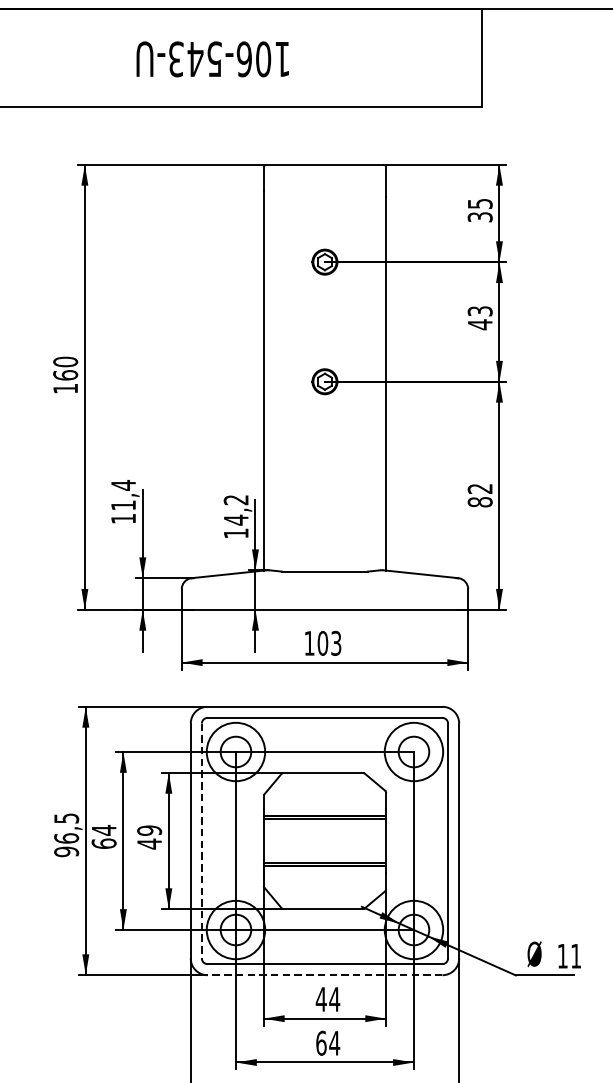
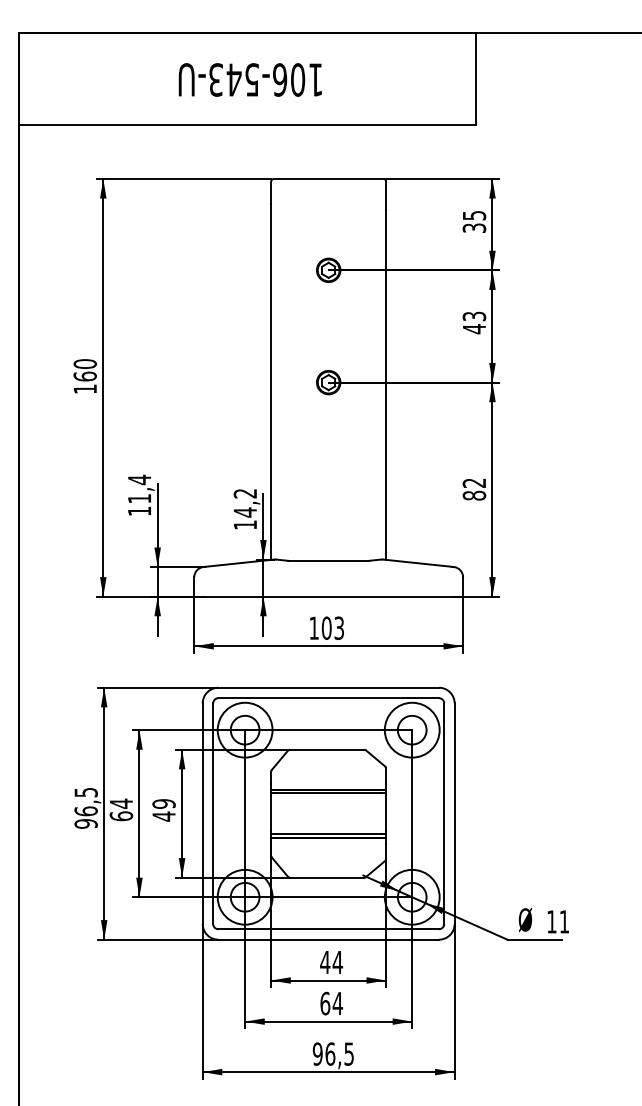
text: (211, 58) -> (249, 79), moved
line: (202, 841) -> (213, 814), dashed -> solid
line: (324, 975) -> (328, 939), dashed -> solid

